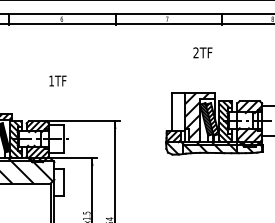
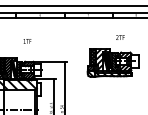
text: (202, 52) -> (120, 37), moved
text: (57, 81) -> (27, 41), moved
hatch: (178, 112) -> (93, 57), added

